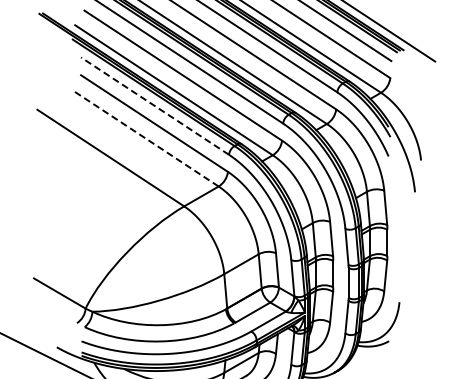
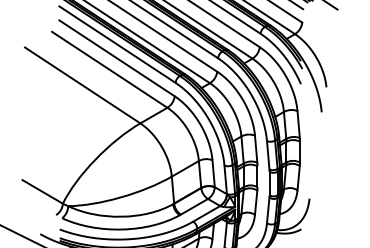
line: (155, 106) -> (117, 44), dashed -> solid
line: (145, 138) -> (109, 70), dashed -> solid

